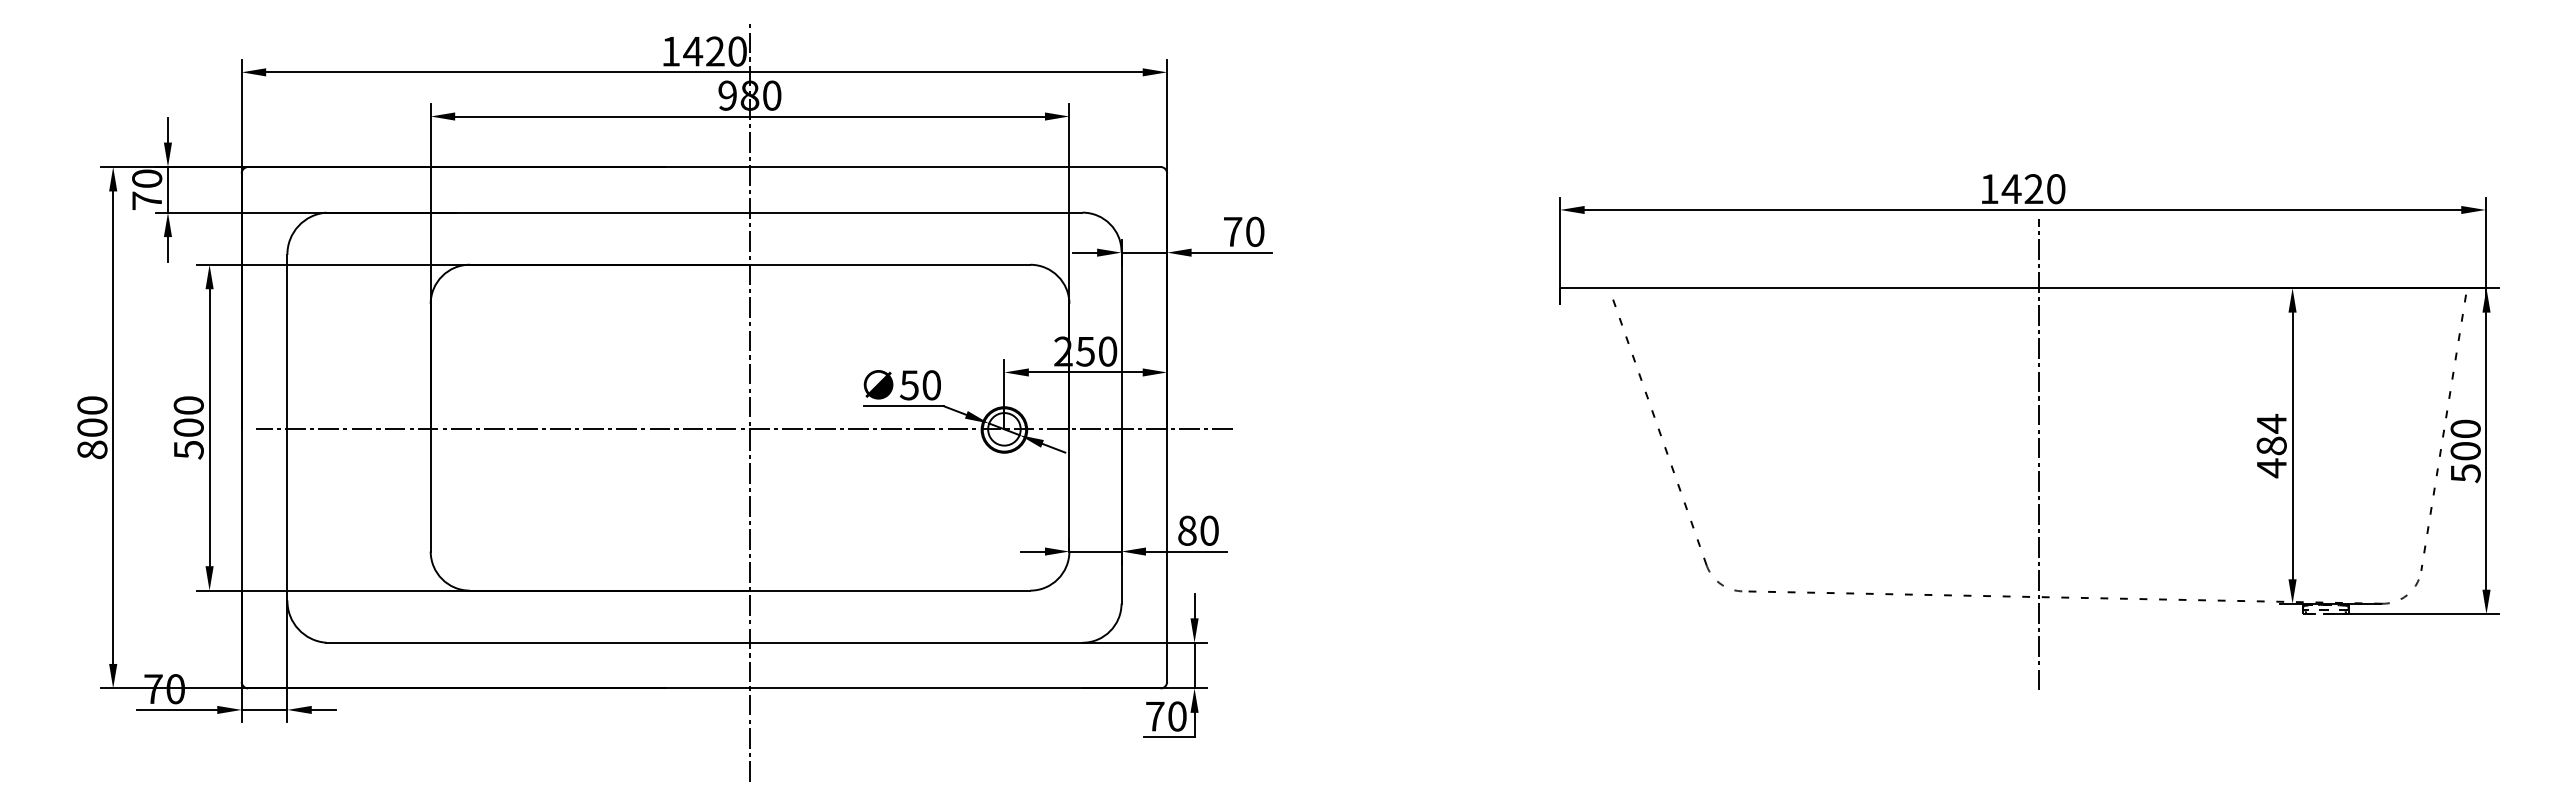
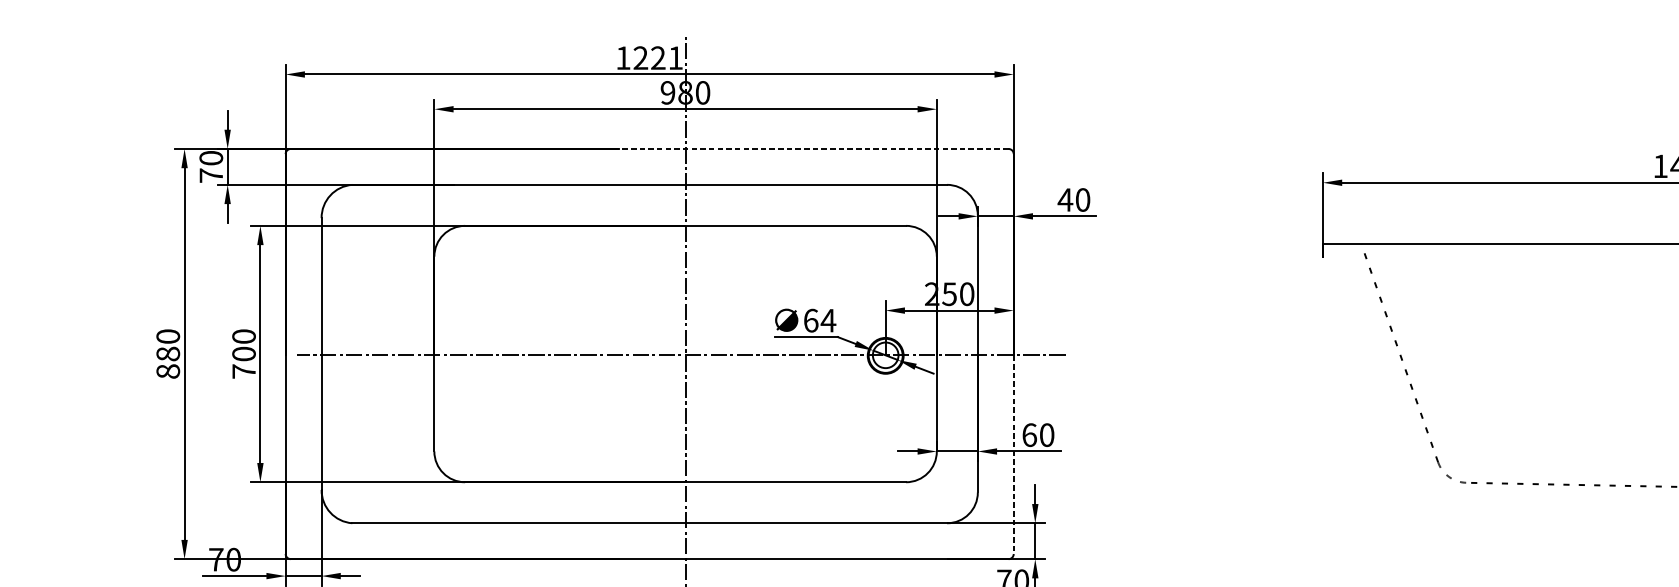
text: (714, 51) -> (657, 58), 1420 -> 1221
line: (912, 167) -> (813, 149), solid -> dashed
text: (1232, 231) -> (1065, 199), 70 -> 40
text: (920, 385) -> (819, 320), 50 -> 64
text: (92, 427) -> (168, 353), 800 -> 880
text: (188, 449) -> (243, 371), 500 -> 700
text: (1187, 530) -> (1029, 434), 80 -> 60
line: (1167, 556) -> (1013, 455), solid -> dashed

